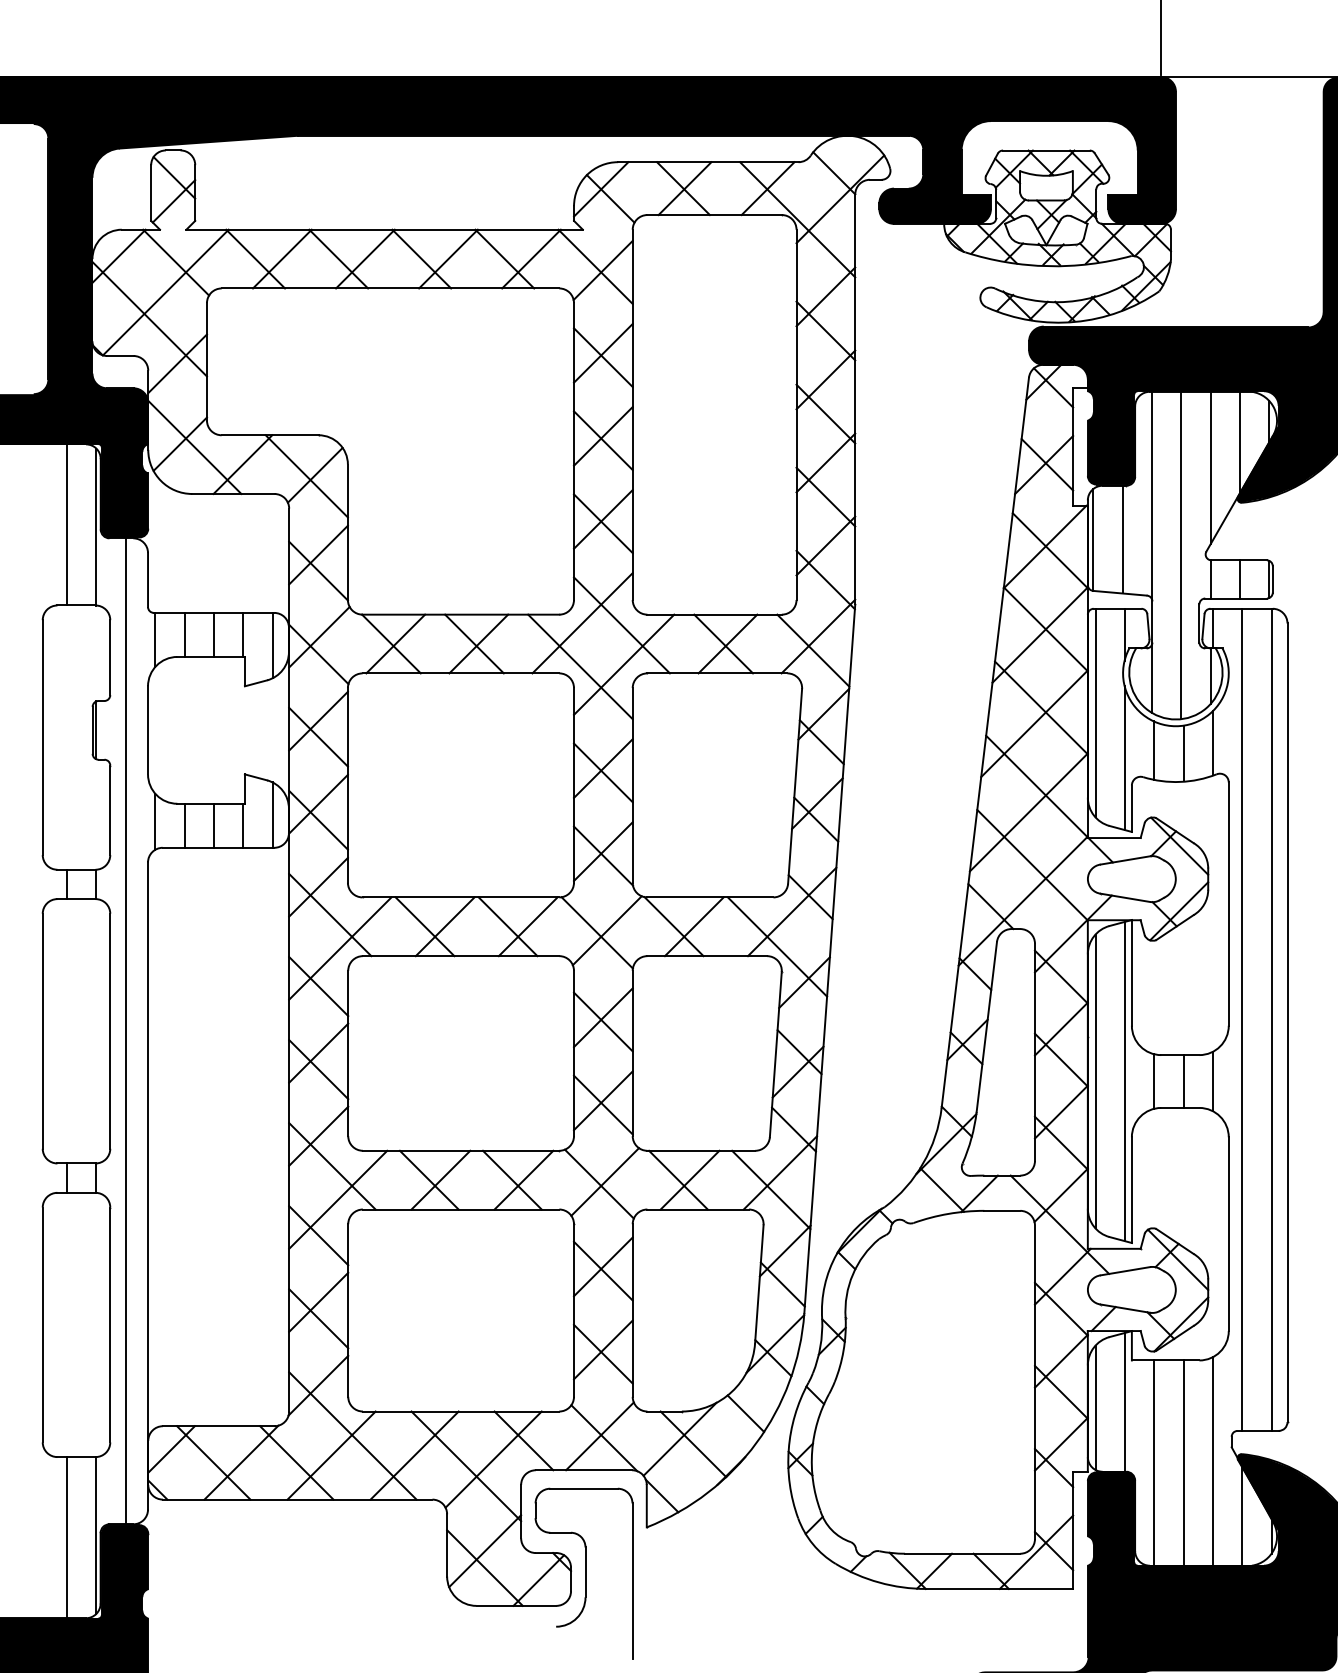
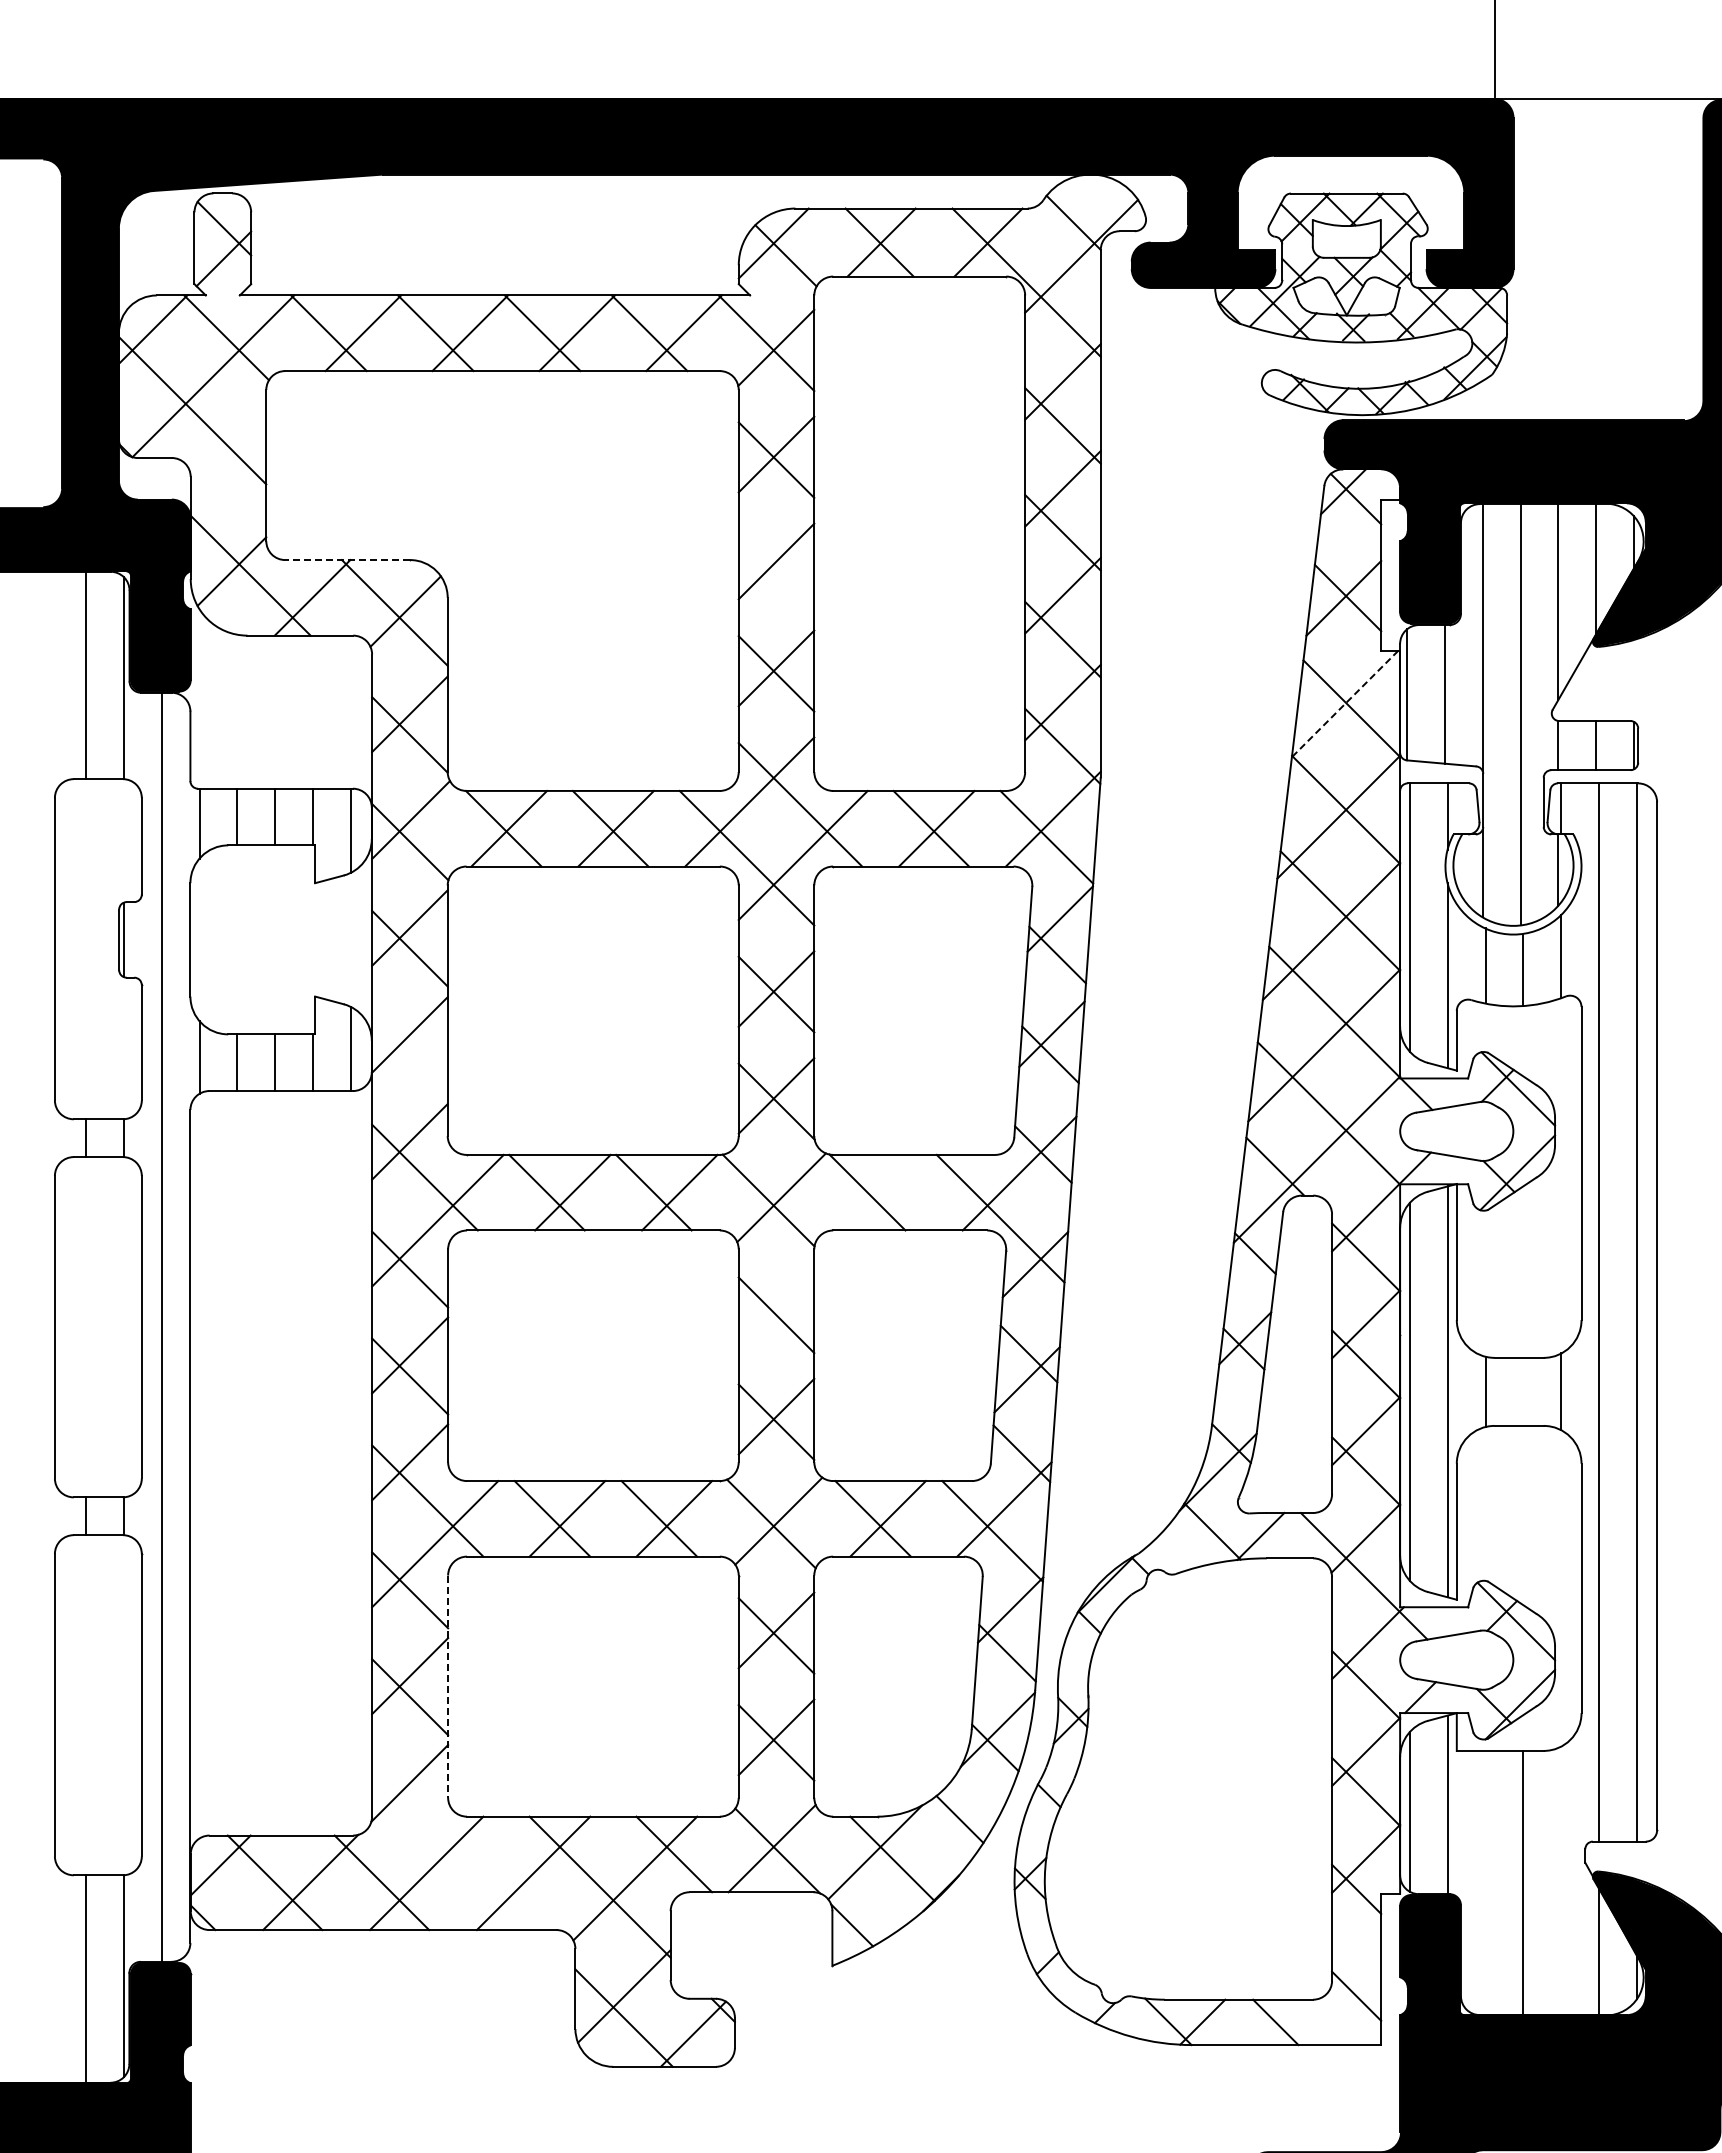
line: (177, 363) -> (228, 467), removed
line: (270, 435) -> (347, 560), solid -> dashed
line: (603, 440) -> (776, 566), removed
line: (1044, 547) -> (1344, 704), solid -> dashed
line: (318, 820) -> (409, 1055), removed
line: (694, 926) -> (893, 1192), removed
line: (603, 1017) -> (776, 1309), removed
line: (1183, 1081) -> (1523, 1391), removed
line: (348, 1311) -> (448, 1687), solid -> dashed
line: (353, 1436) -> (454, 1848), removed
line: (1213, 1461) -> (1561, 1880), removed
line: (1154, 1462) -> (1485, 1882), removed
line: (1036, 1552) -> (1333, 1997), removed
part: (583, 1573) -> (751, 2025), removed

